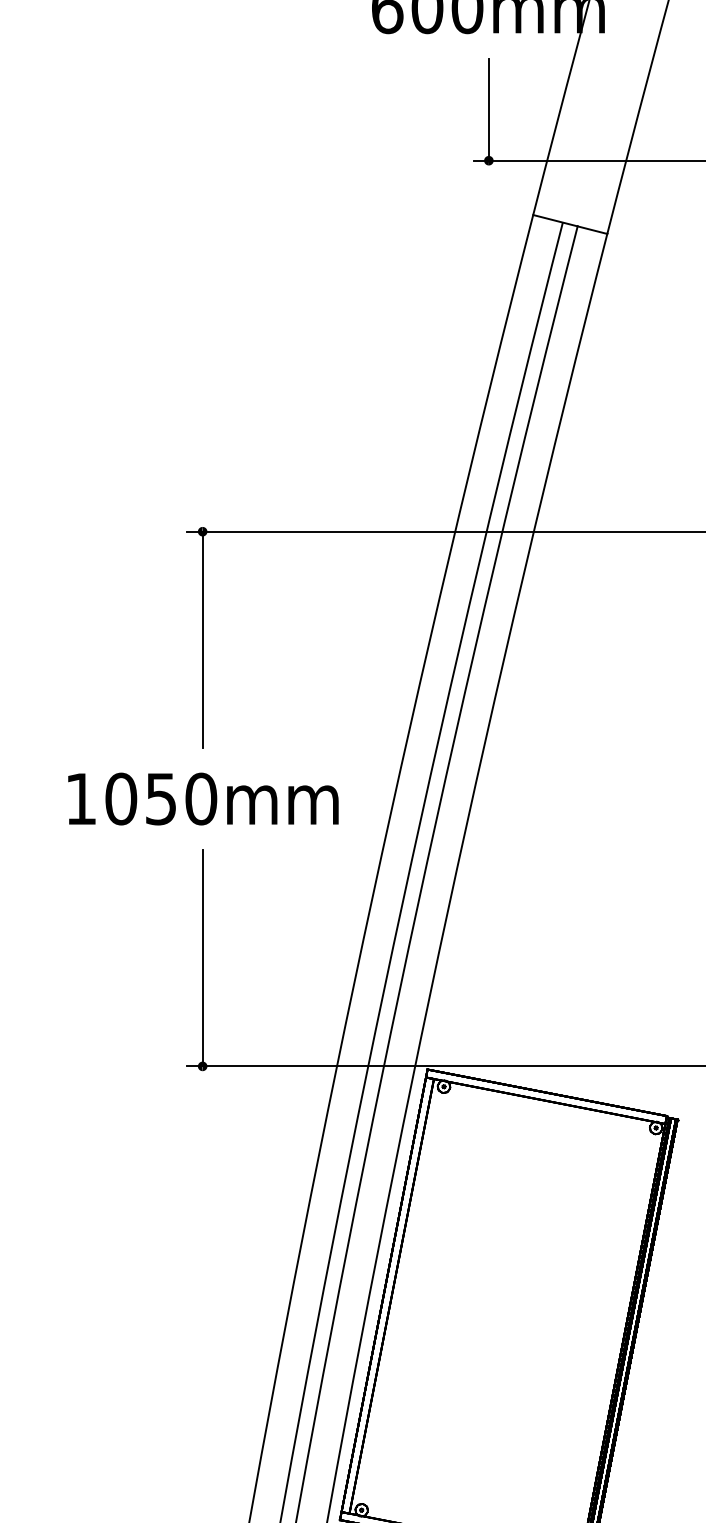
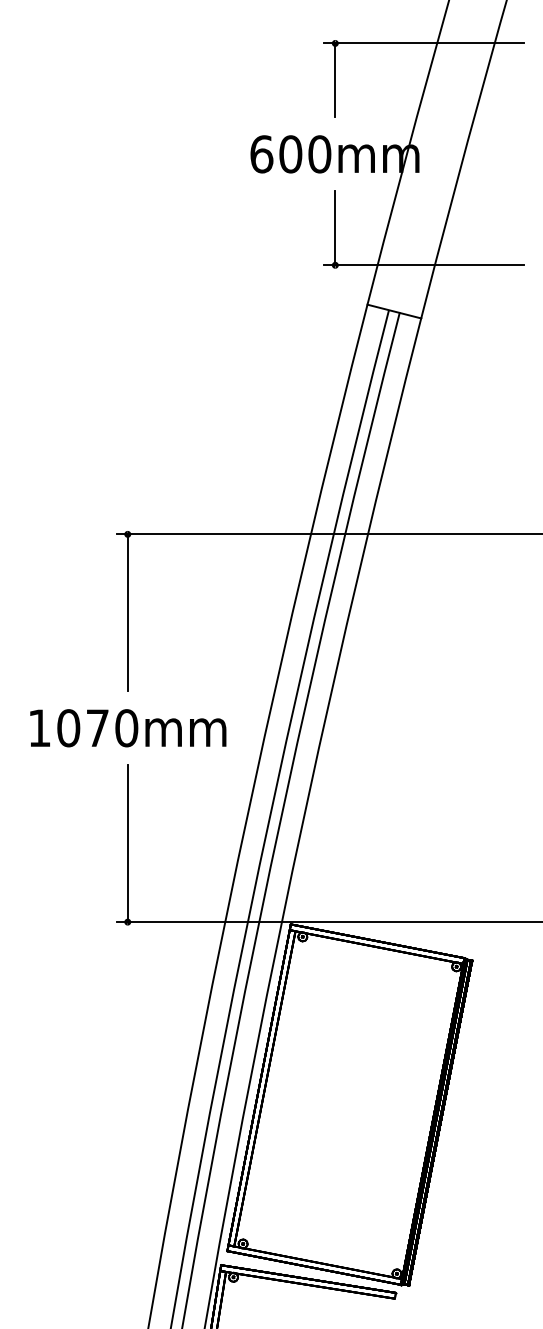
text: (160, 799) -> (97, 728), 1050mm -> 1070mm

